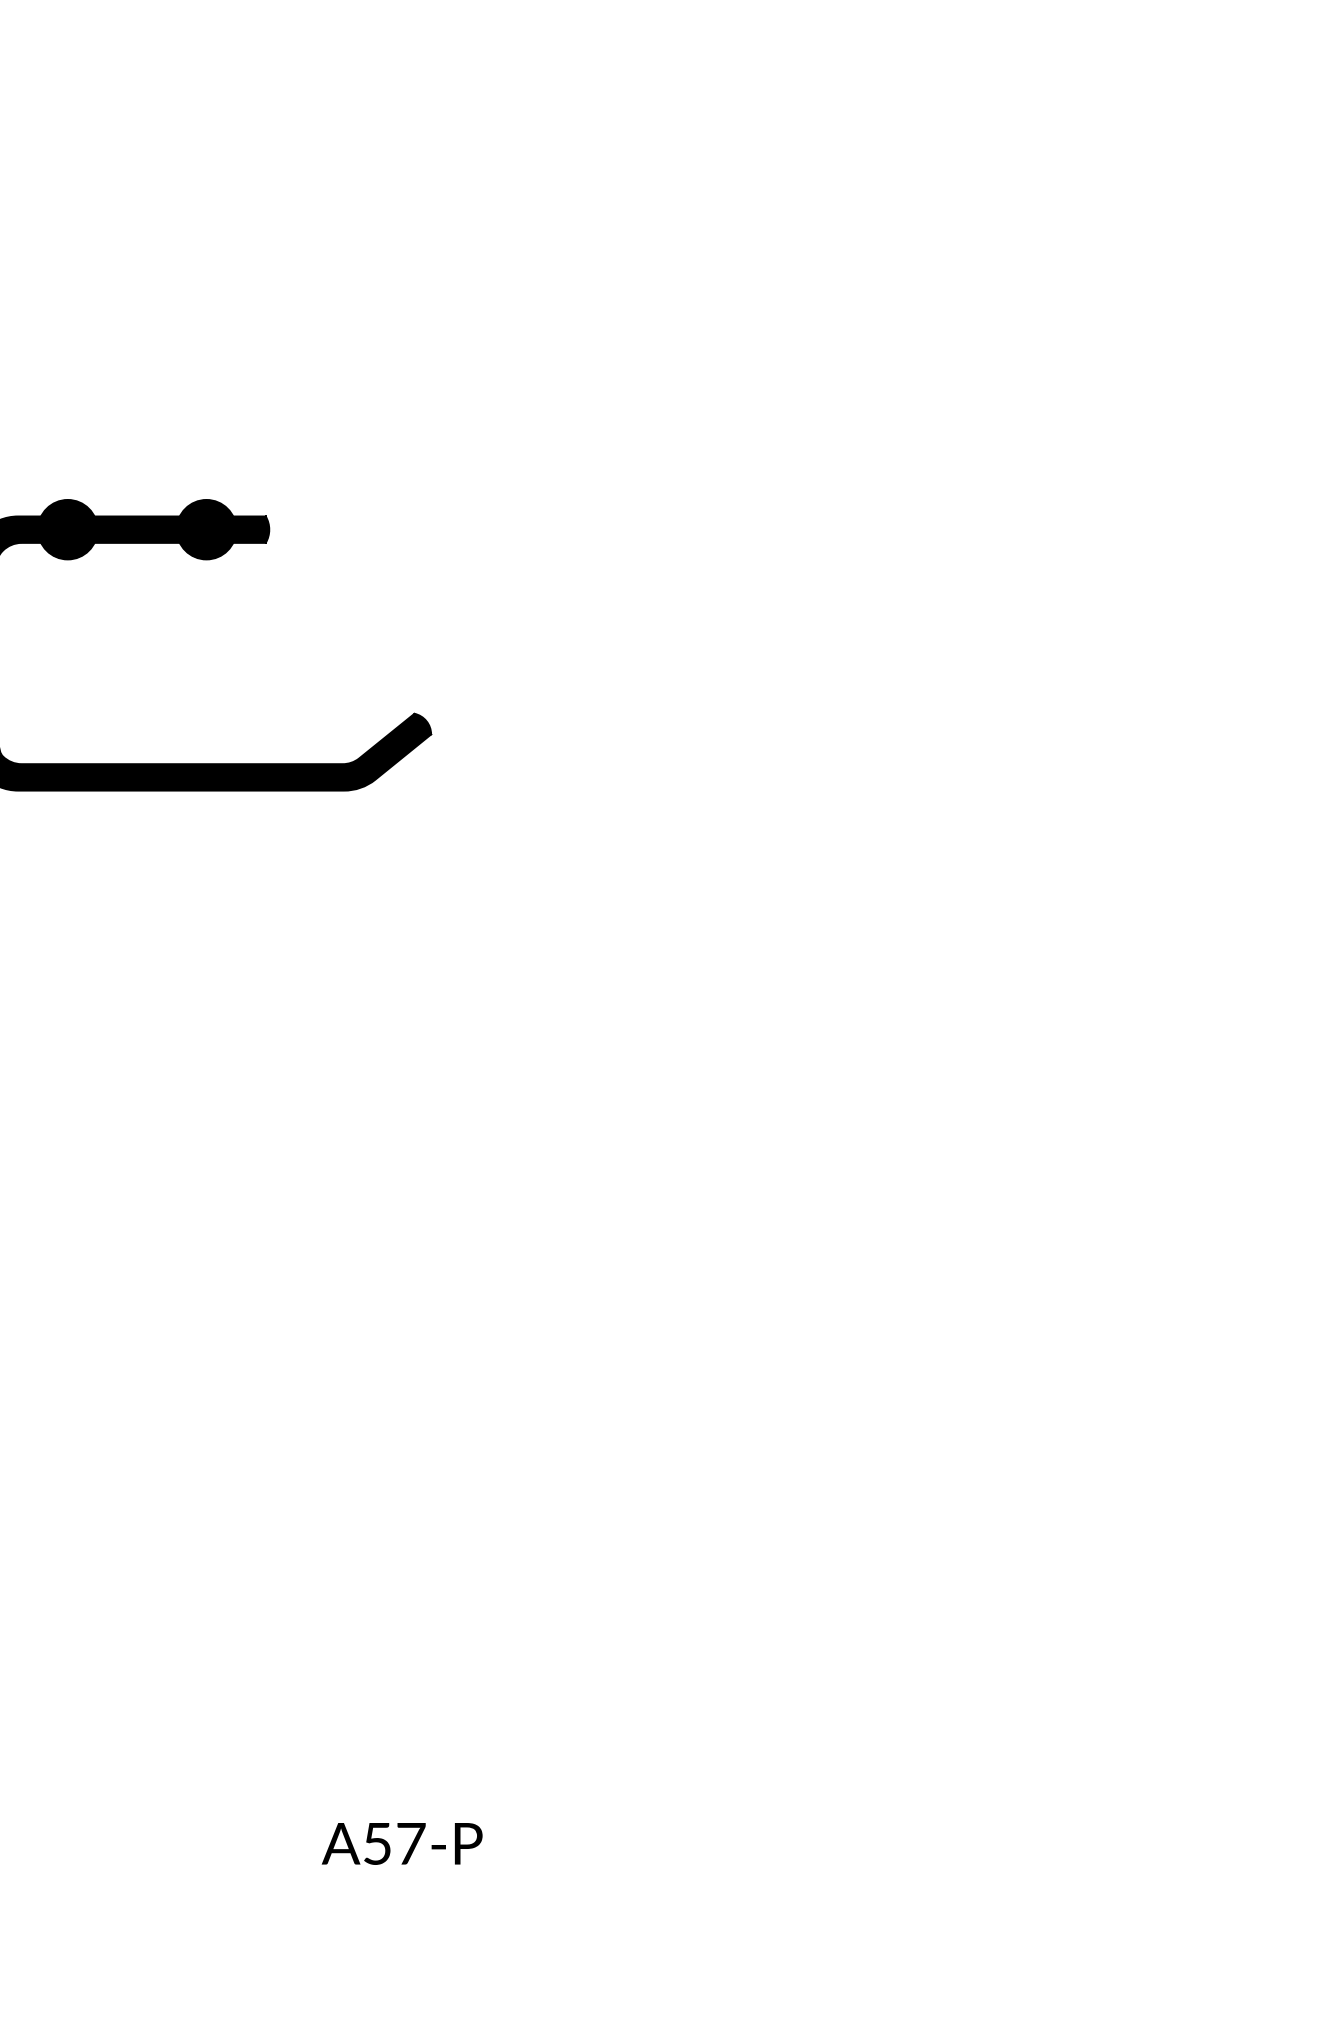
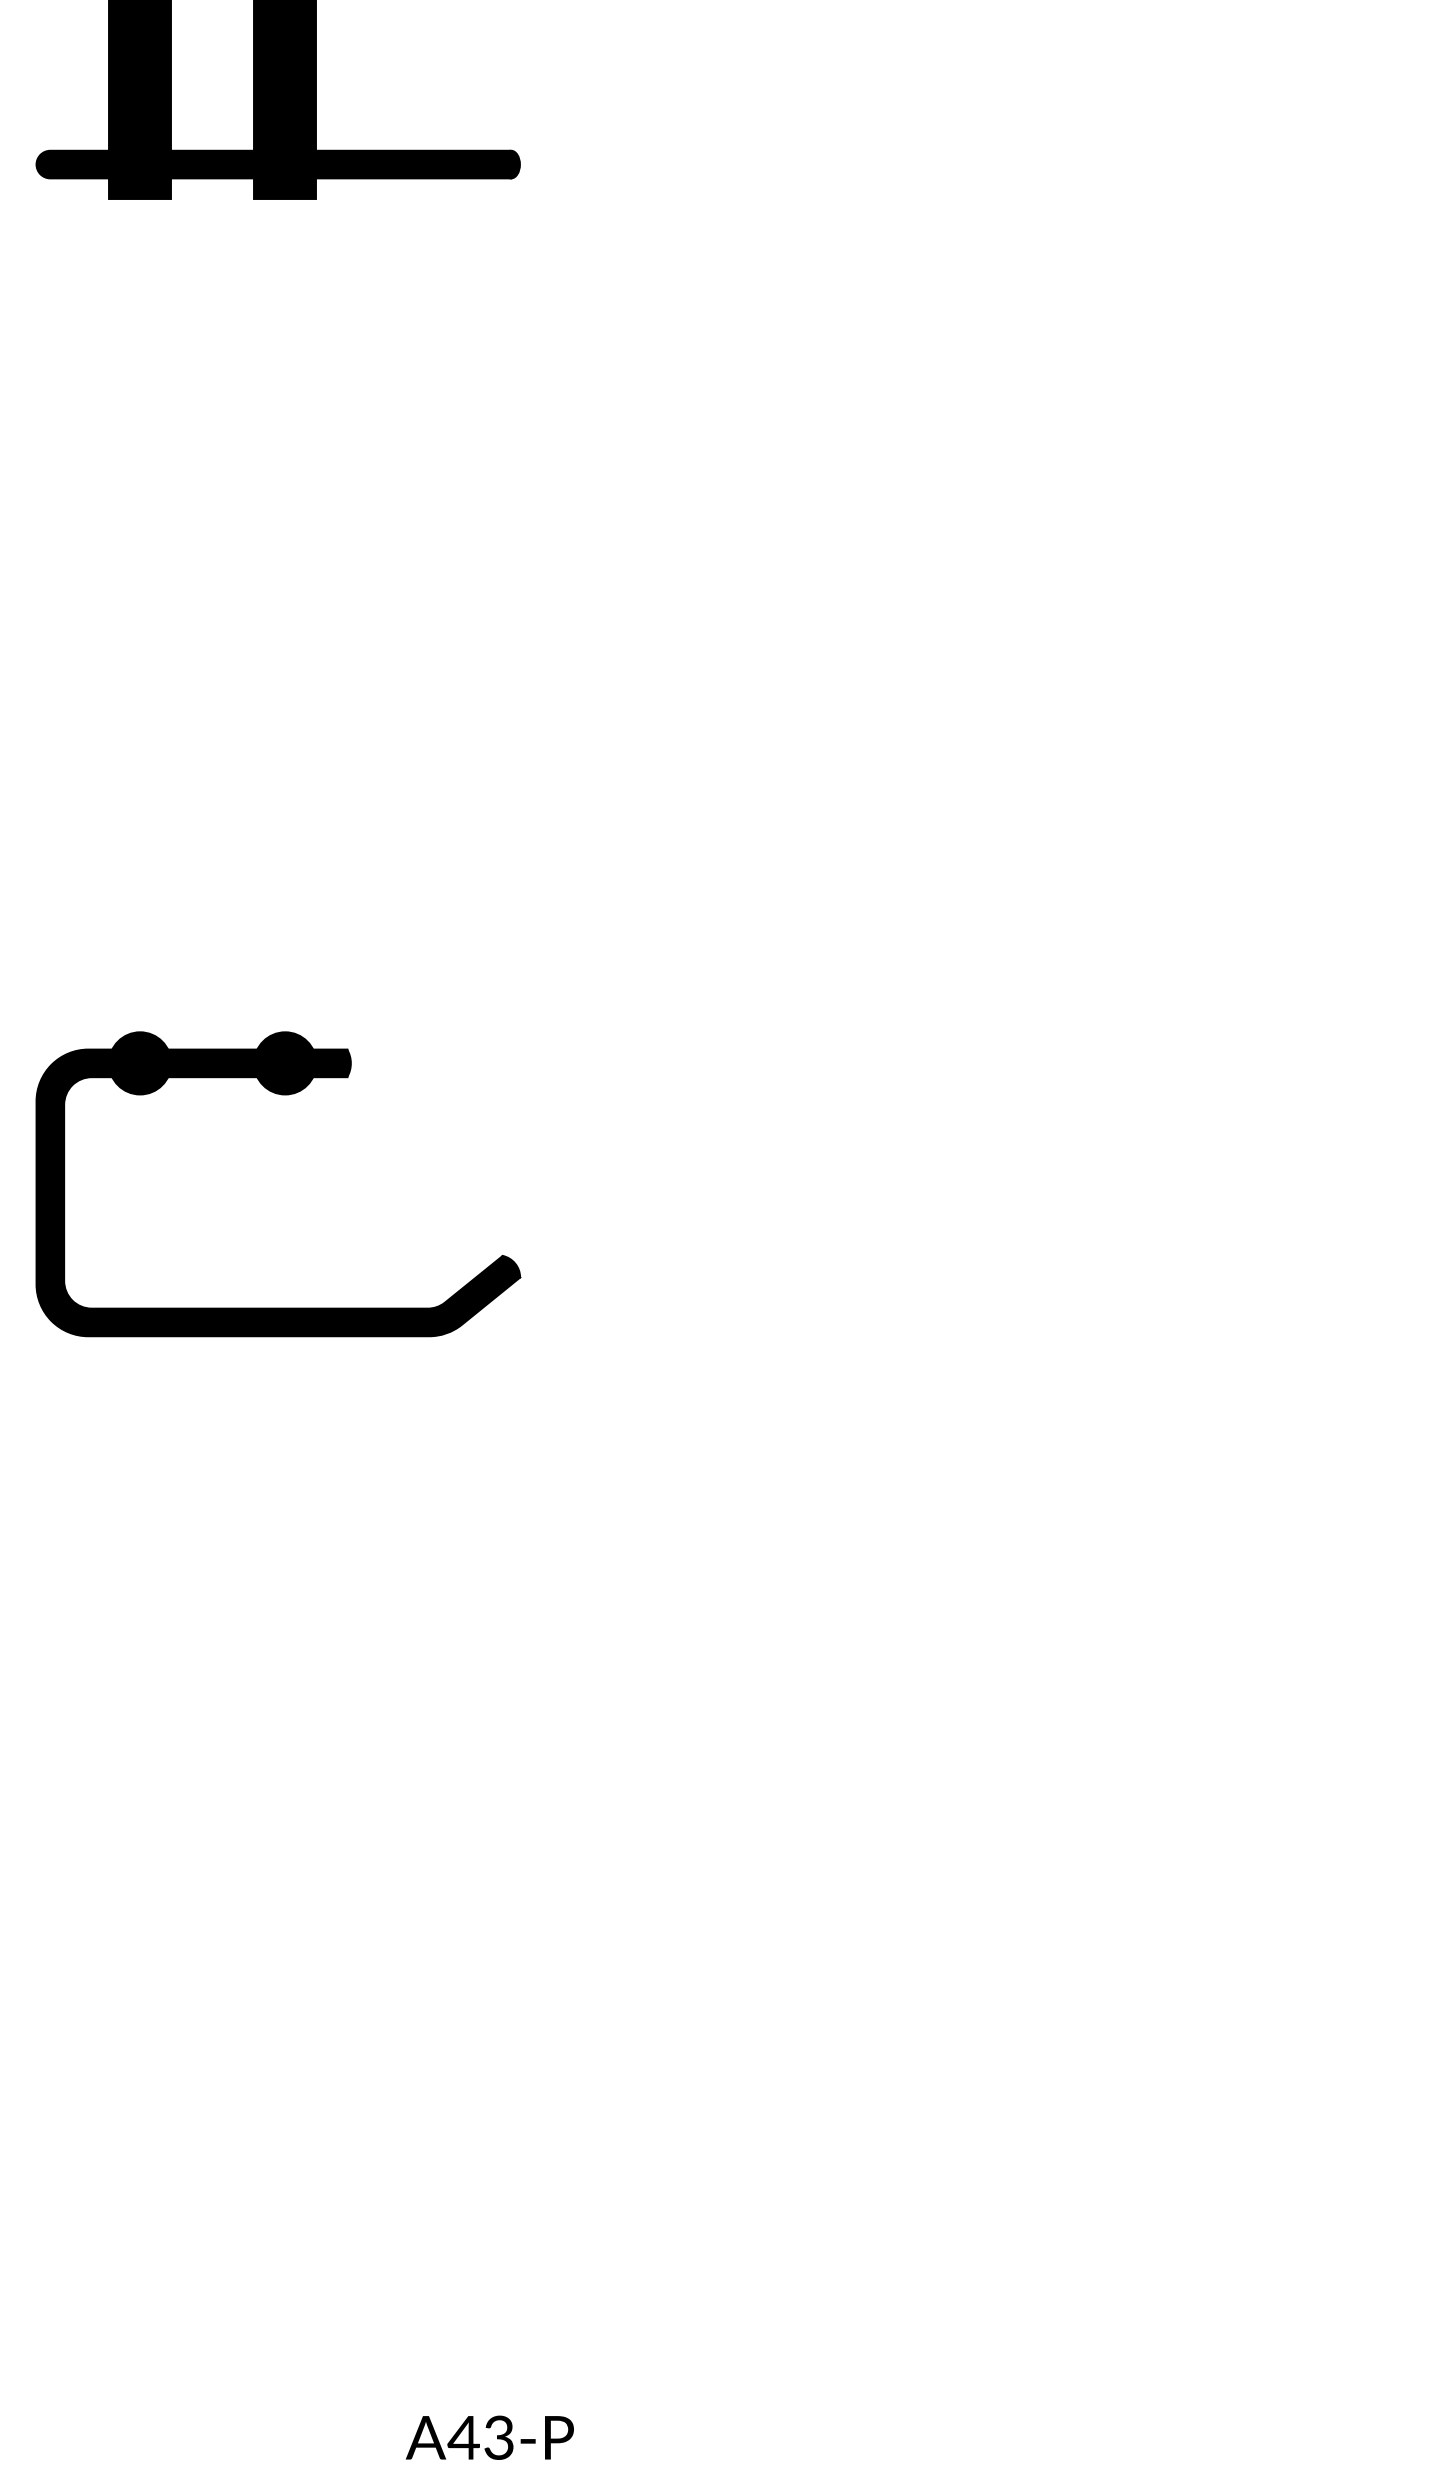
text: (393, 1843) -> (480, 2437), A57-P -> A43-P

